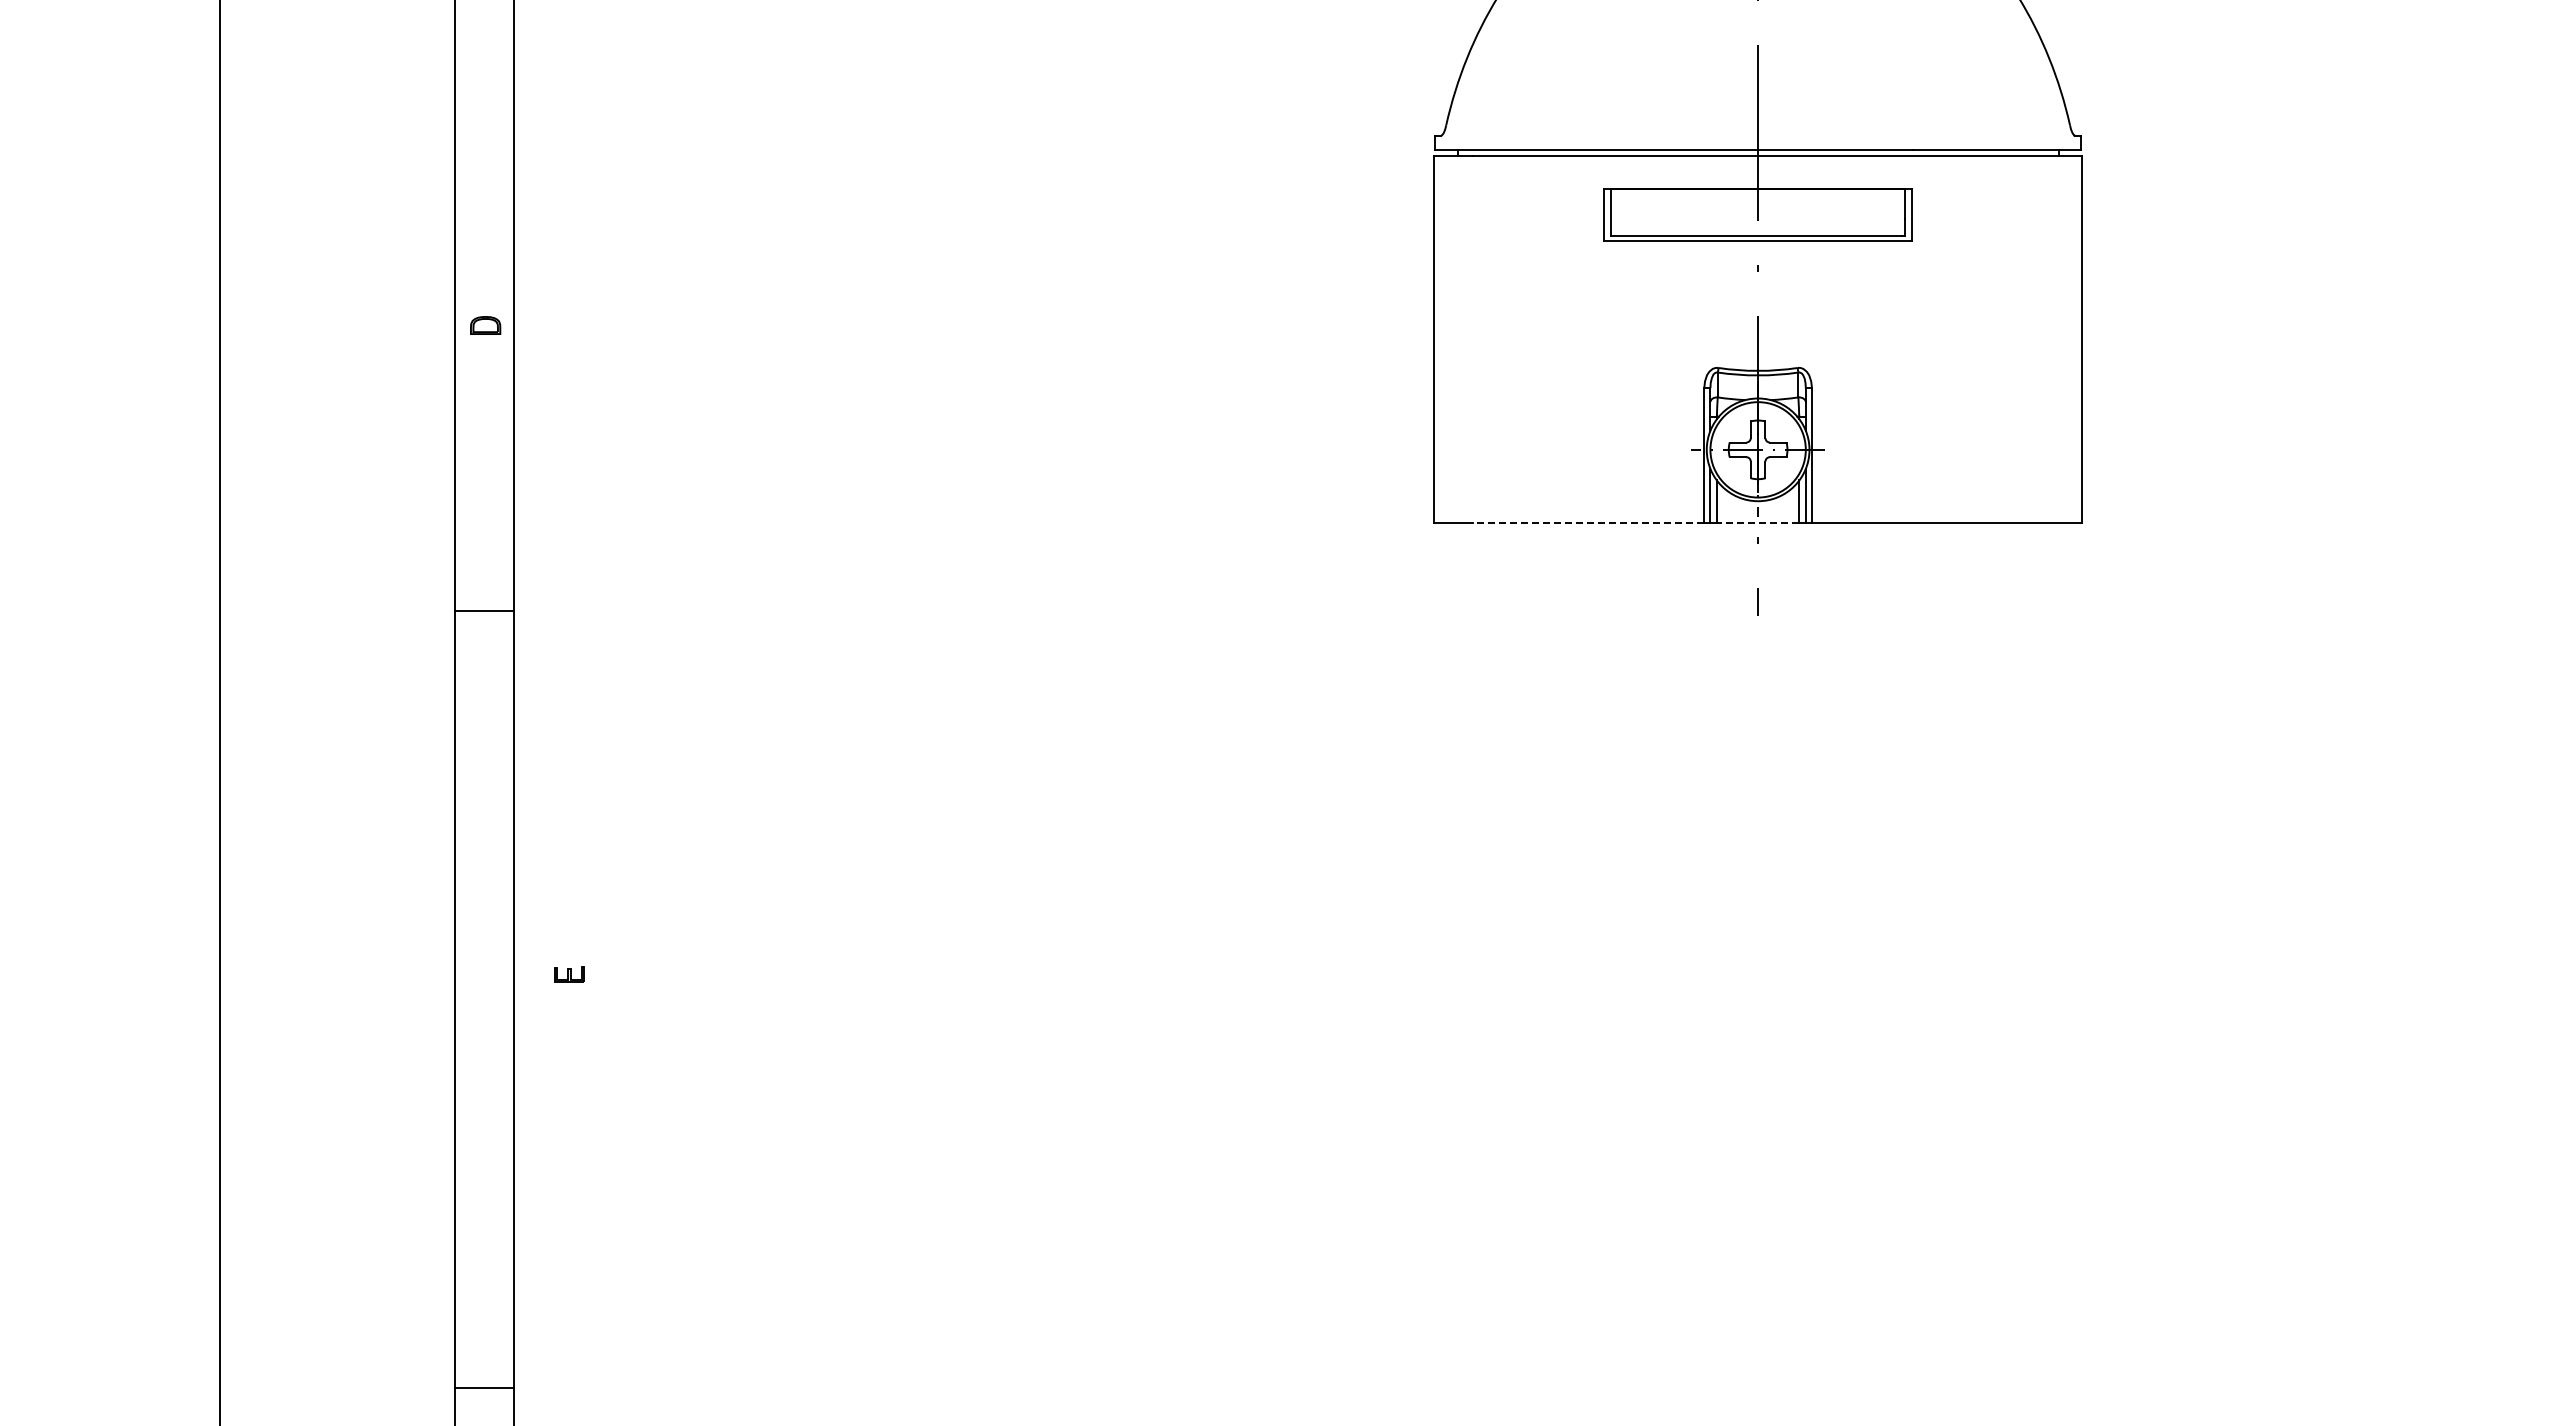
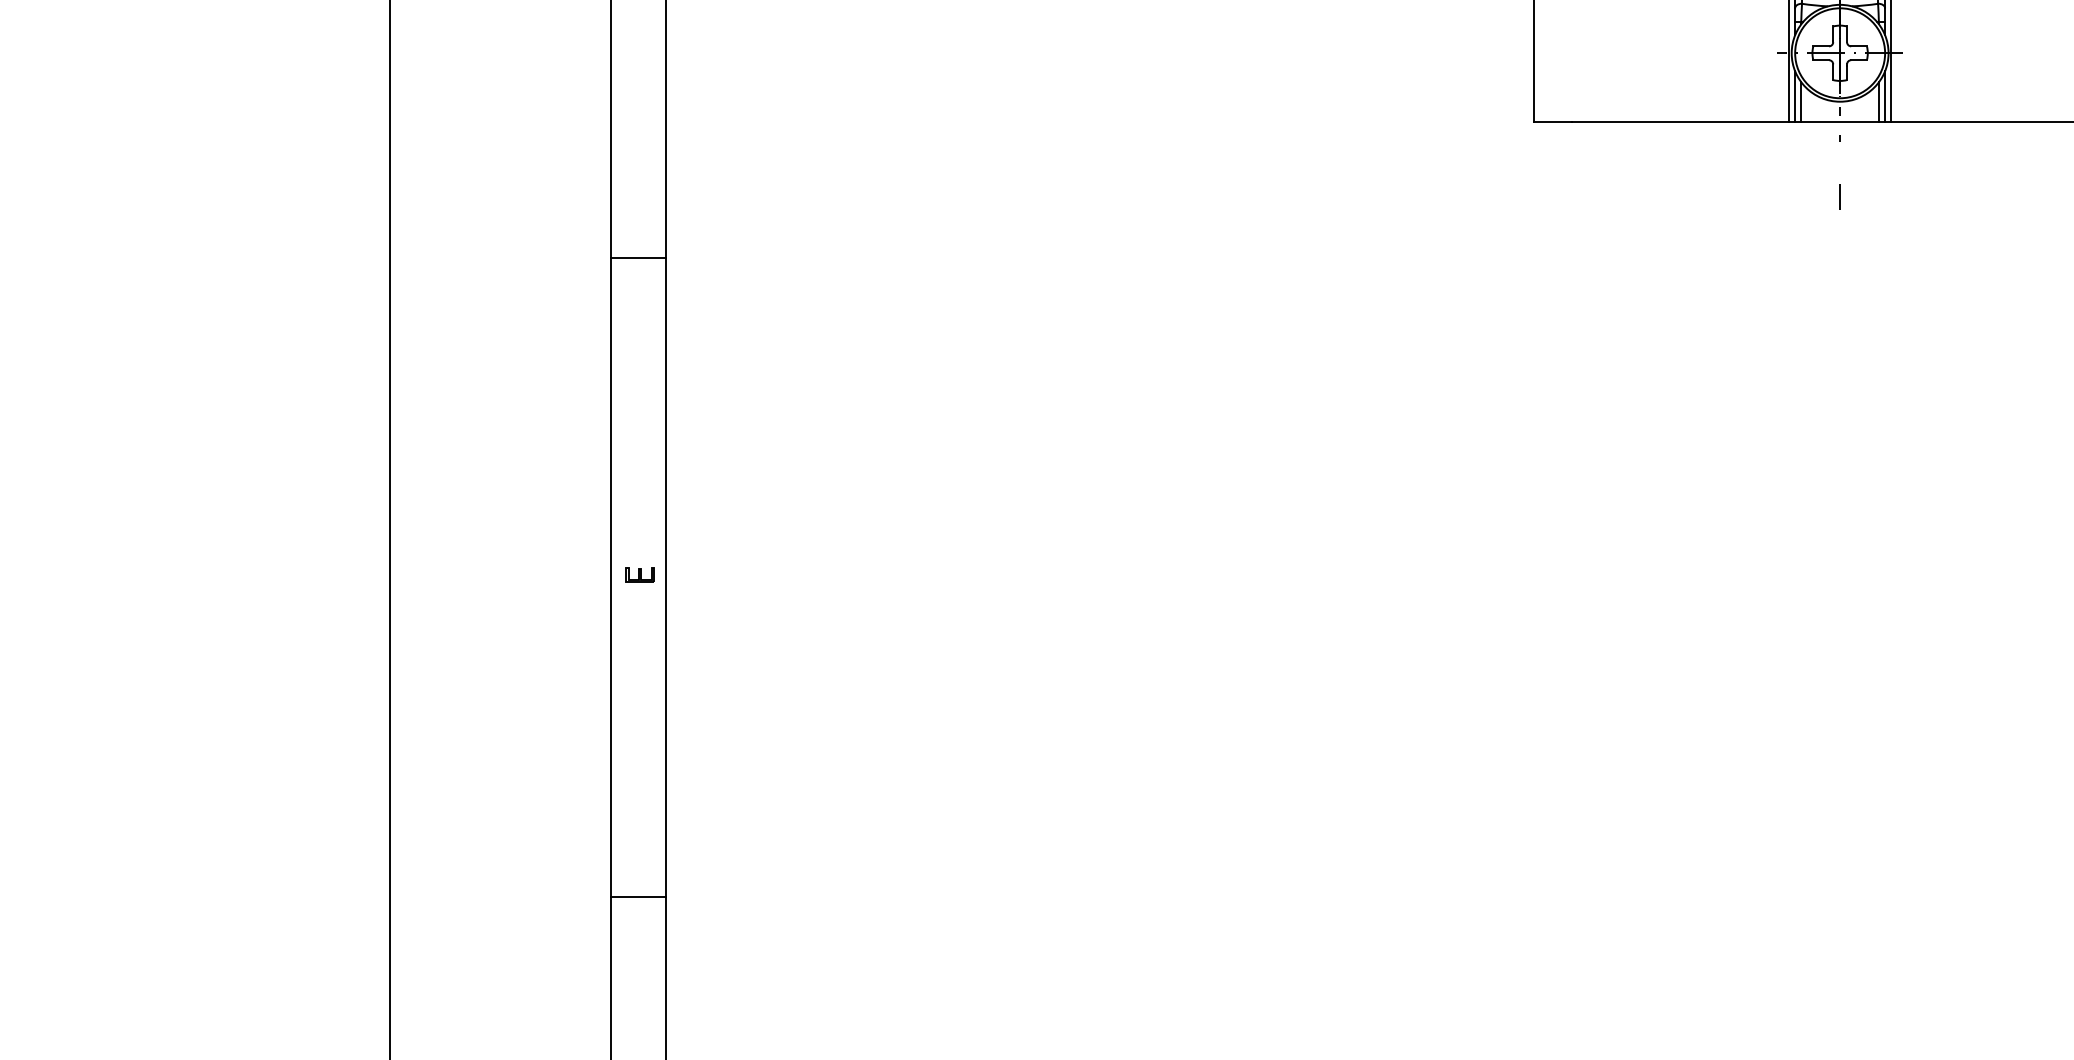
line: (1588, 523) -> (1680, 122), dashed -> solid
line: (1757, 523) -> (1839, 122), dashed -> solid
line: (483, 611) -> (638, 258), moved
part: (569, 974) -> (639, 574), moved
line: (483, 1388) -> (638, 897), moved

